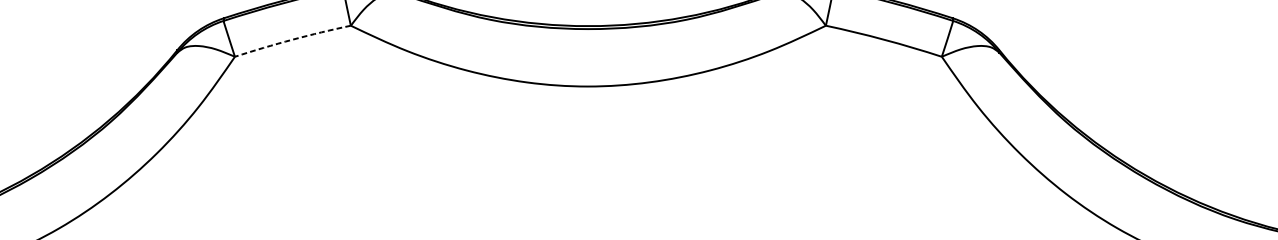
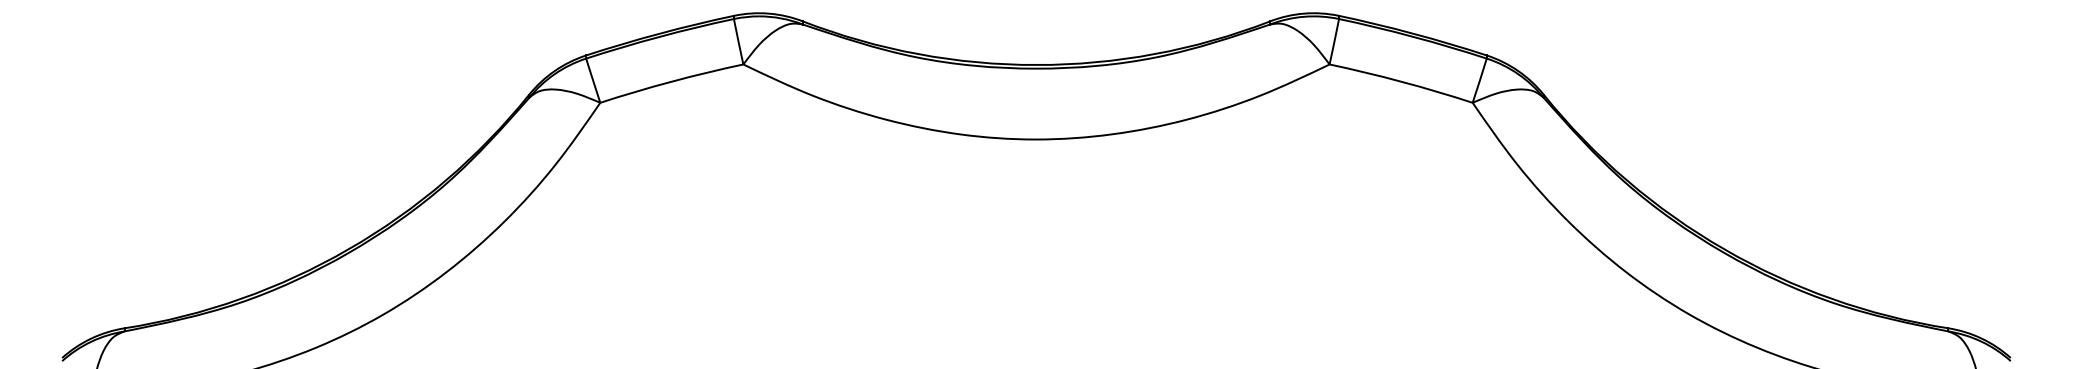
arc: (292, 39) -> (671, 81), dashed -> solid

